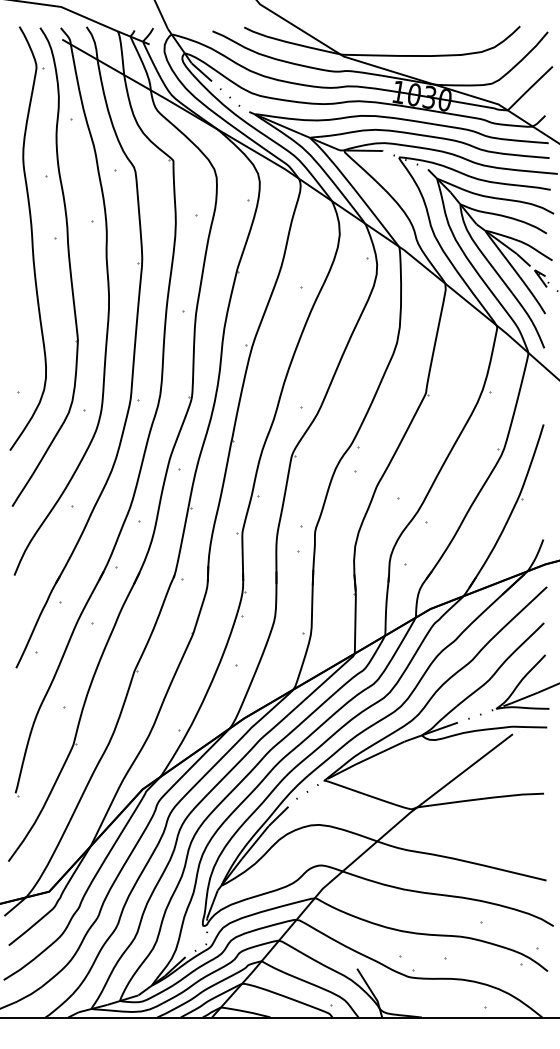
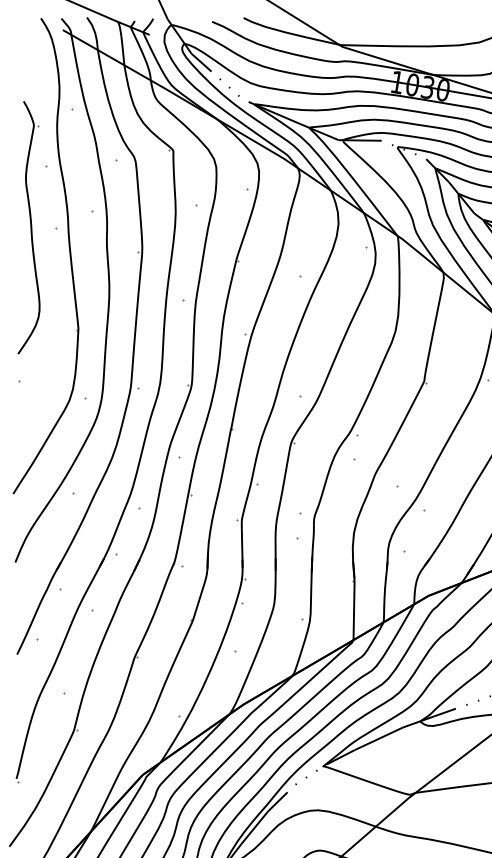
part: (27, 238) -> (28, 227), size x0.6

